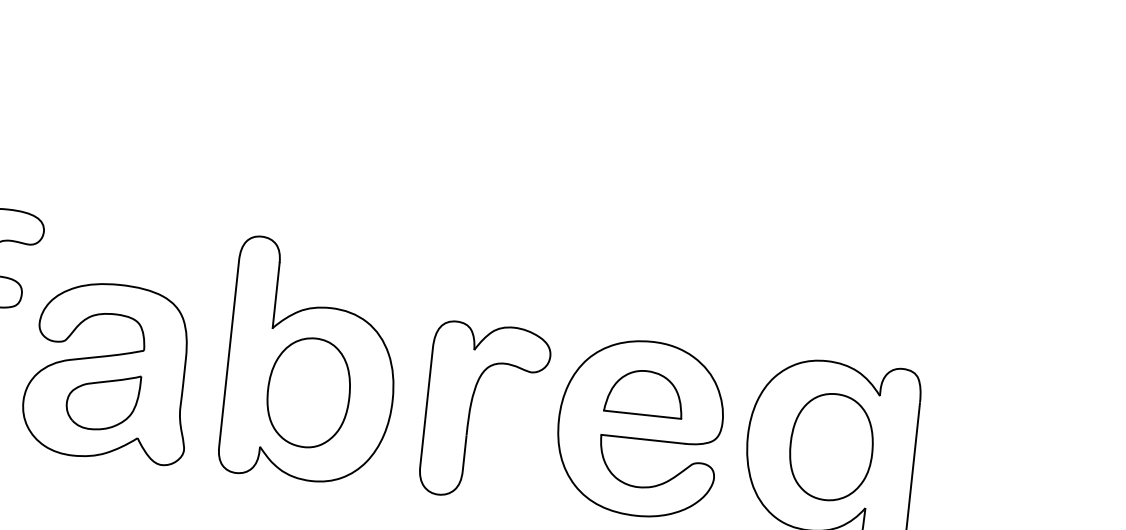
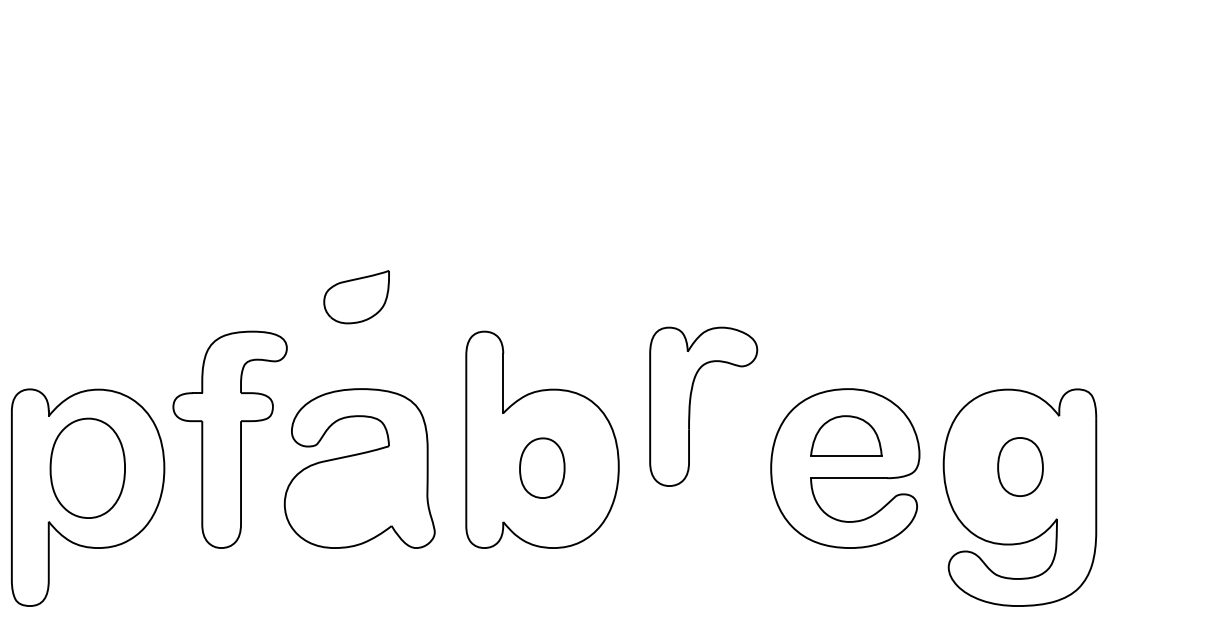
part: (309, 391) -> (542, 467), size x0.6
part: (102, 401) -> (356, 297), moved
part: (470, 410) -> (690, 406), moved
part: (831, 446) -> (1020, 466), size x0.6

